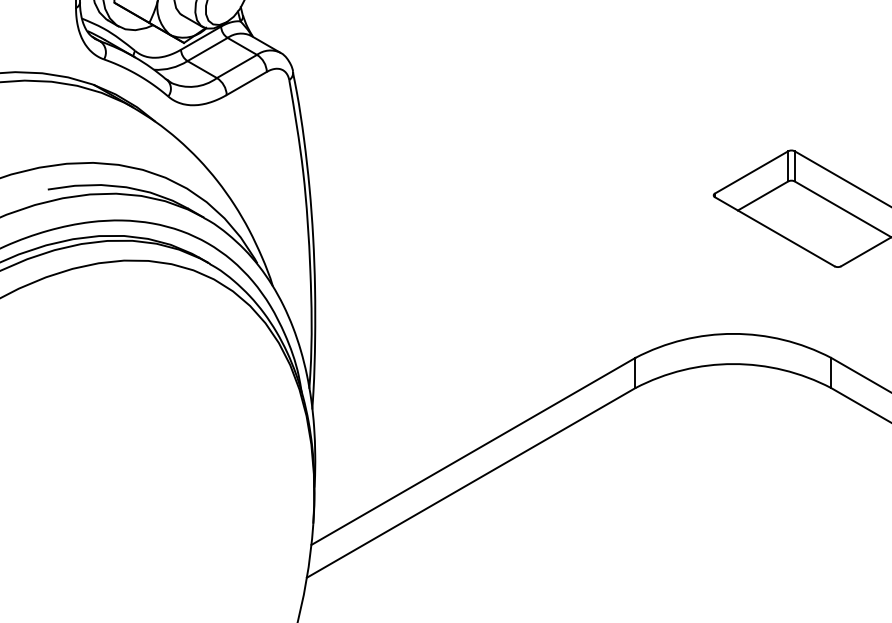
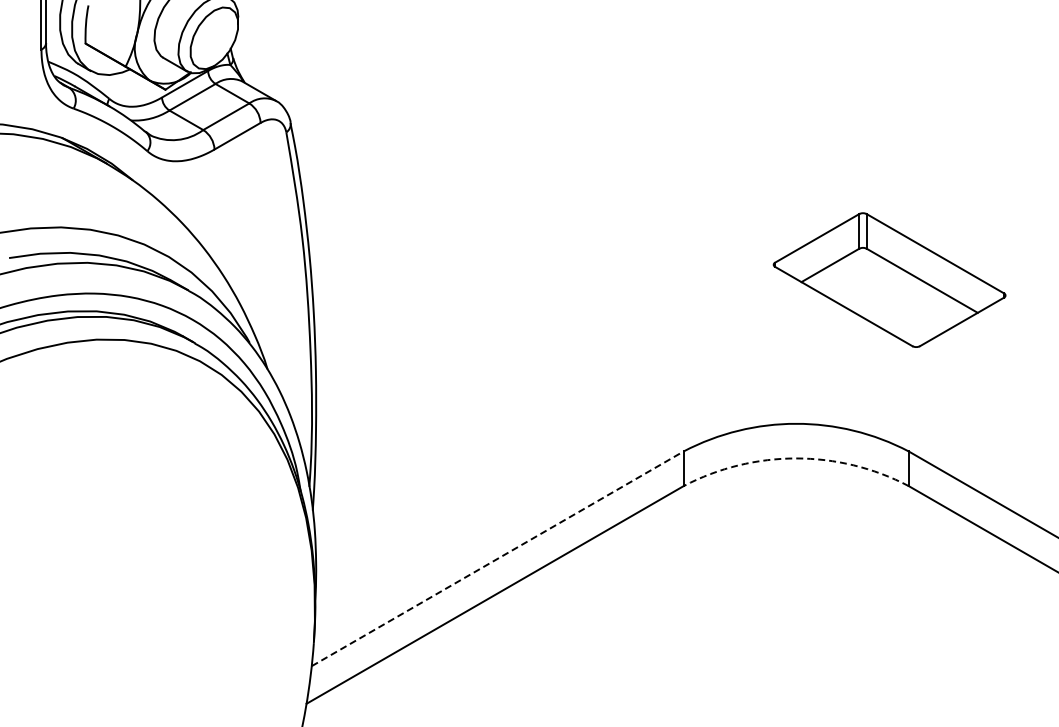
arc: (733, 364) -> (796, 458), solid -> dashed
line: (473, 451) -> (497, 558), solid -> dashed

